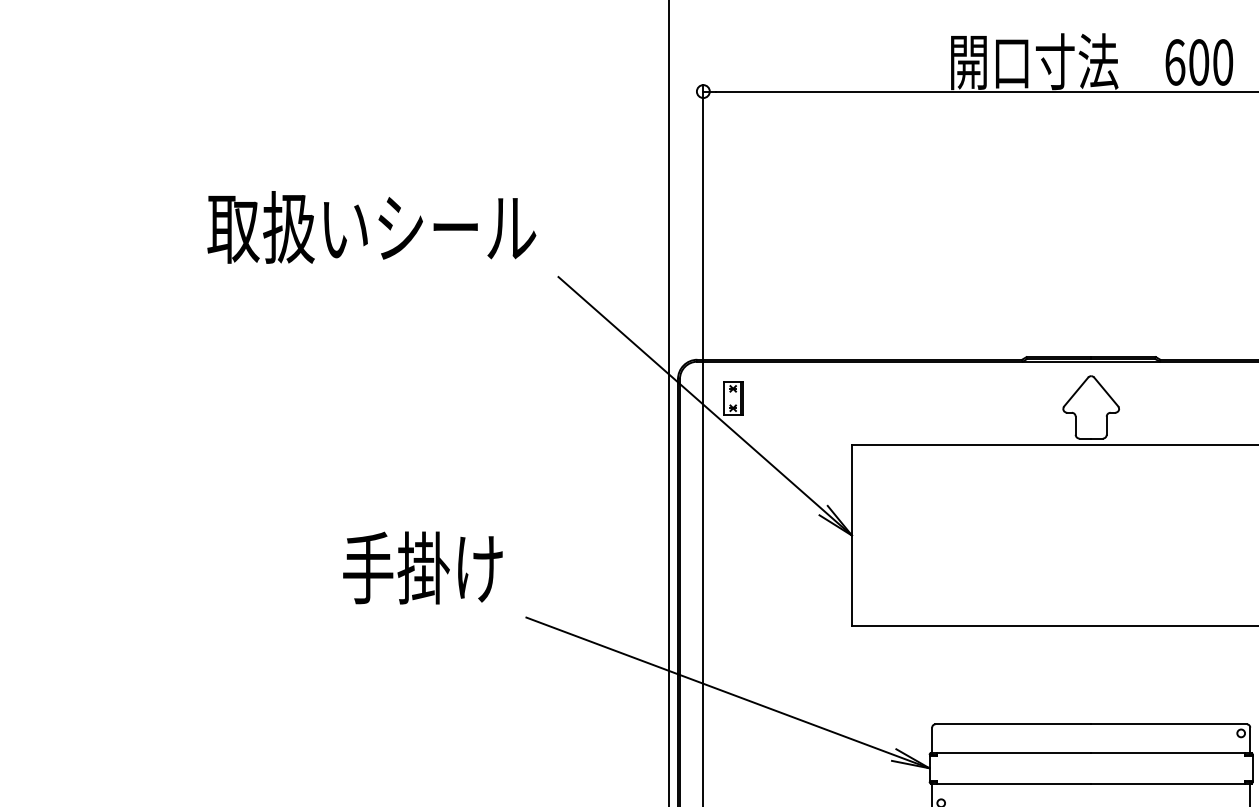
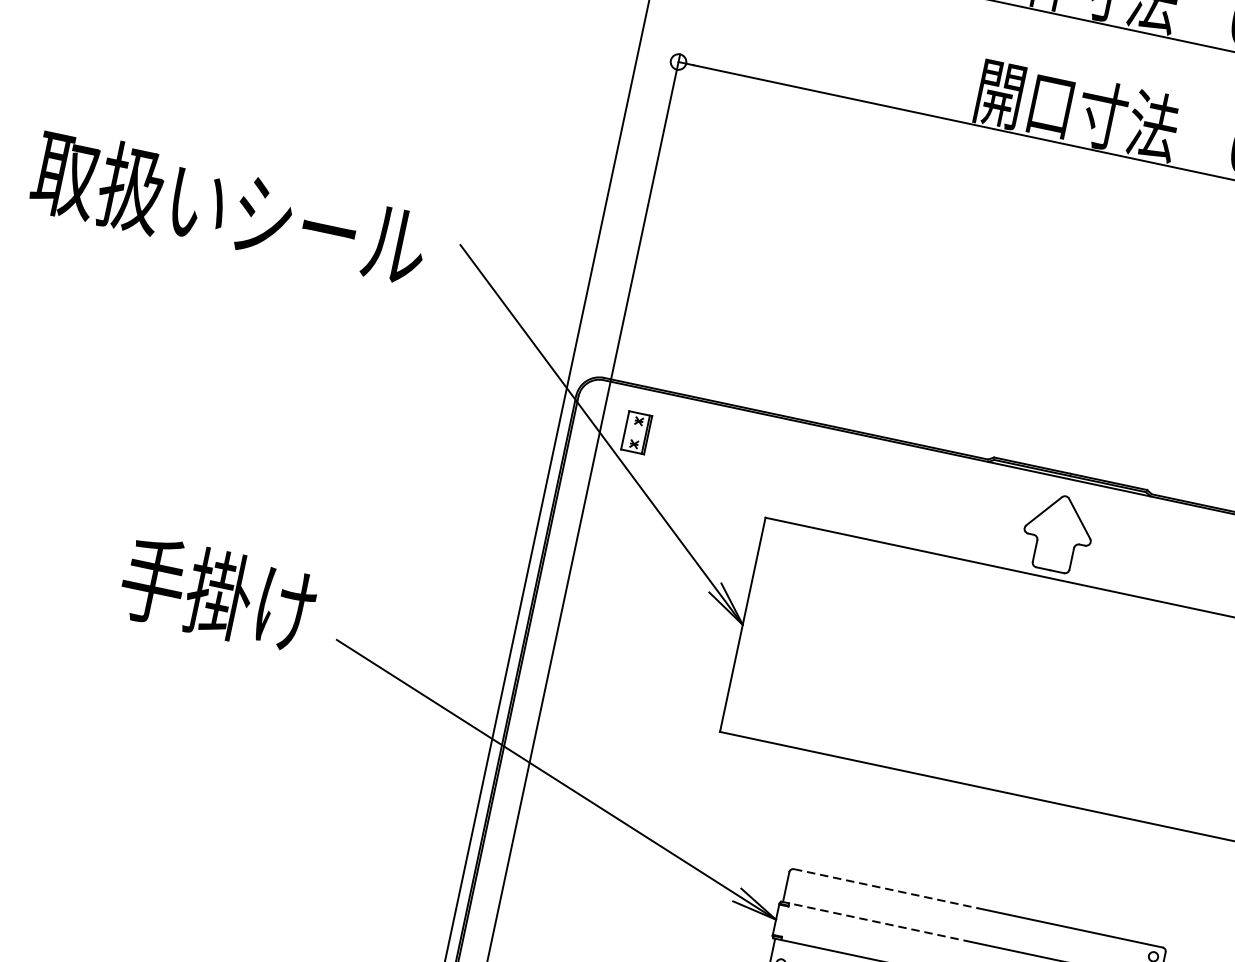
text: (371, 227) -> (229, 208), moved
text: (422, 567) -> (218, 593), moved
line: (1013, 724) -> (886, 888), solid -> dashed
line: (1011, 752) -> (876, 921), solid -> dashed

